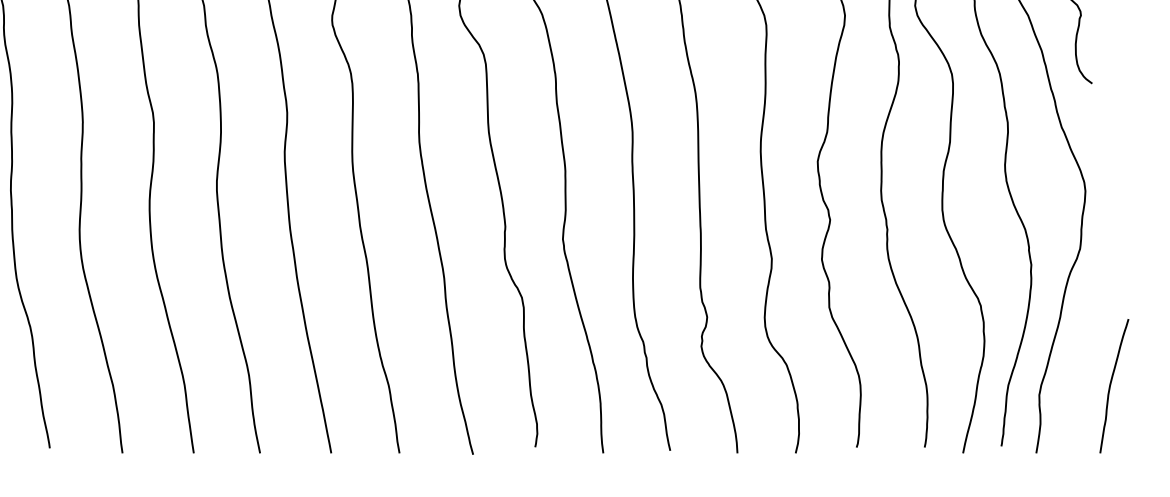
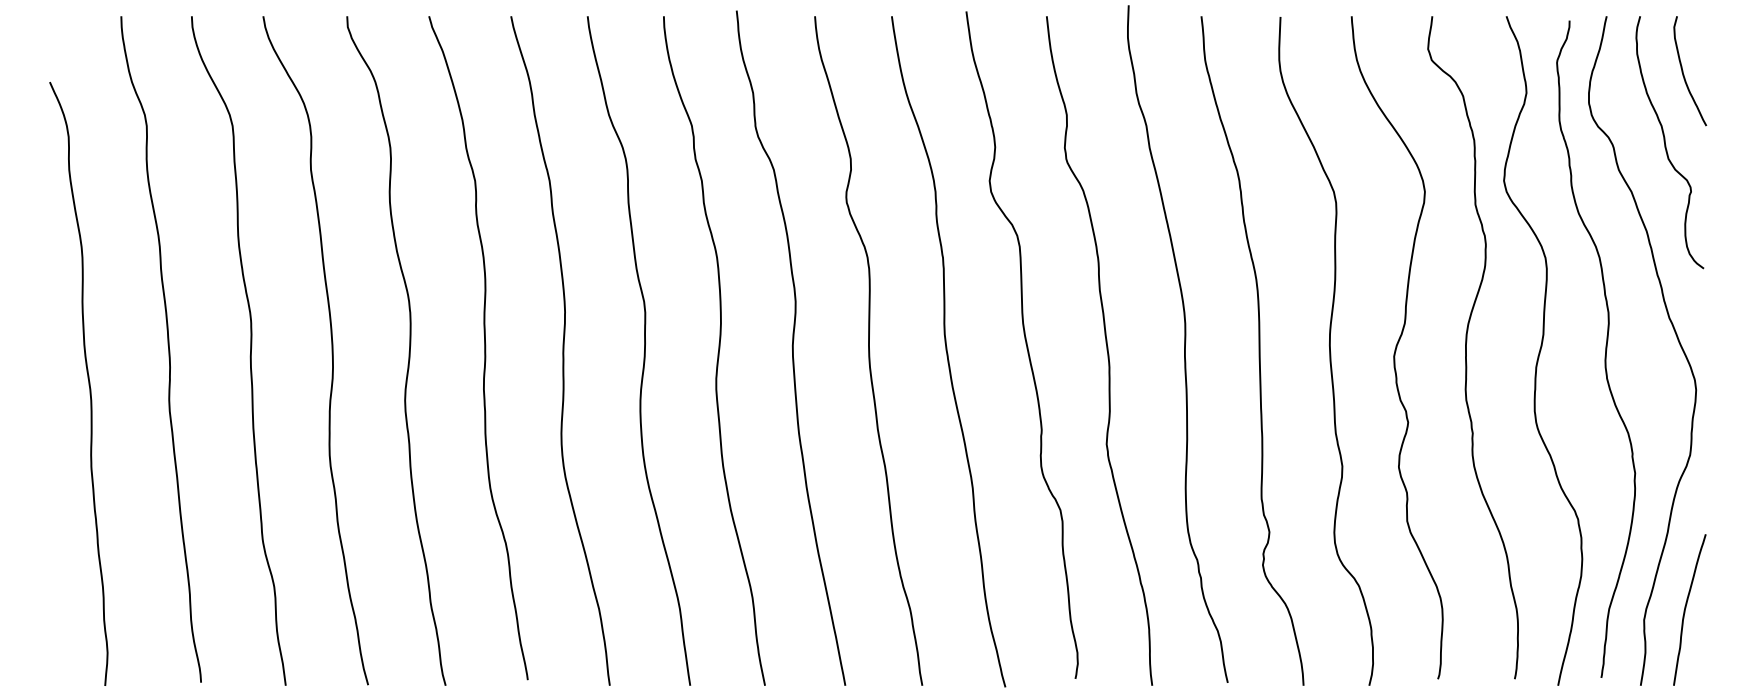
curve: (1111, 384) -> (1686, 608), moved

